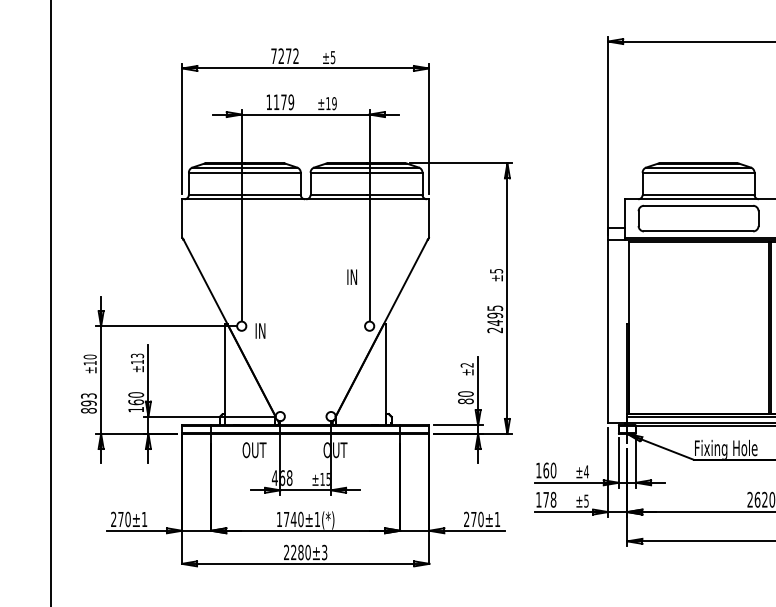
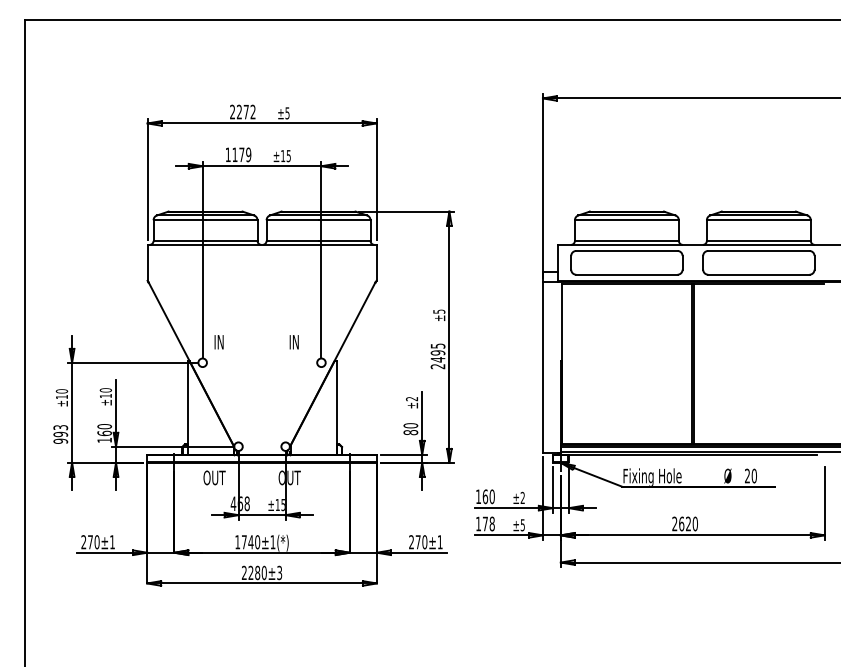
text: (273, 55) -> (232, 111), 7272 -> 2272
text: (334, 102) -> (288, 155), ±19 -> ±15
text: (351, 277) -> (293, 342), moved
text: (259, 331) -> (218, 342), moved
text: (137, 356) -> (105, 390), ±13 -> ±10
text: (88, 409) -> (60, 440), 893 -> 993
text: (586, 471) -> (522, 497), ±4 -> ±2

